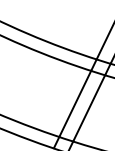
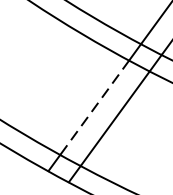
line: (75, 103) -> (95, 107), solid -> dashed

